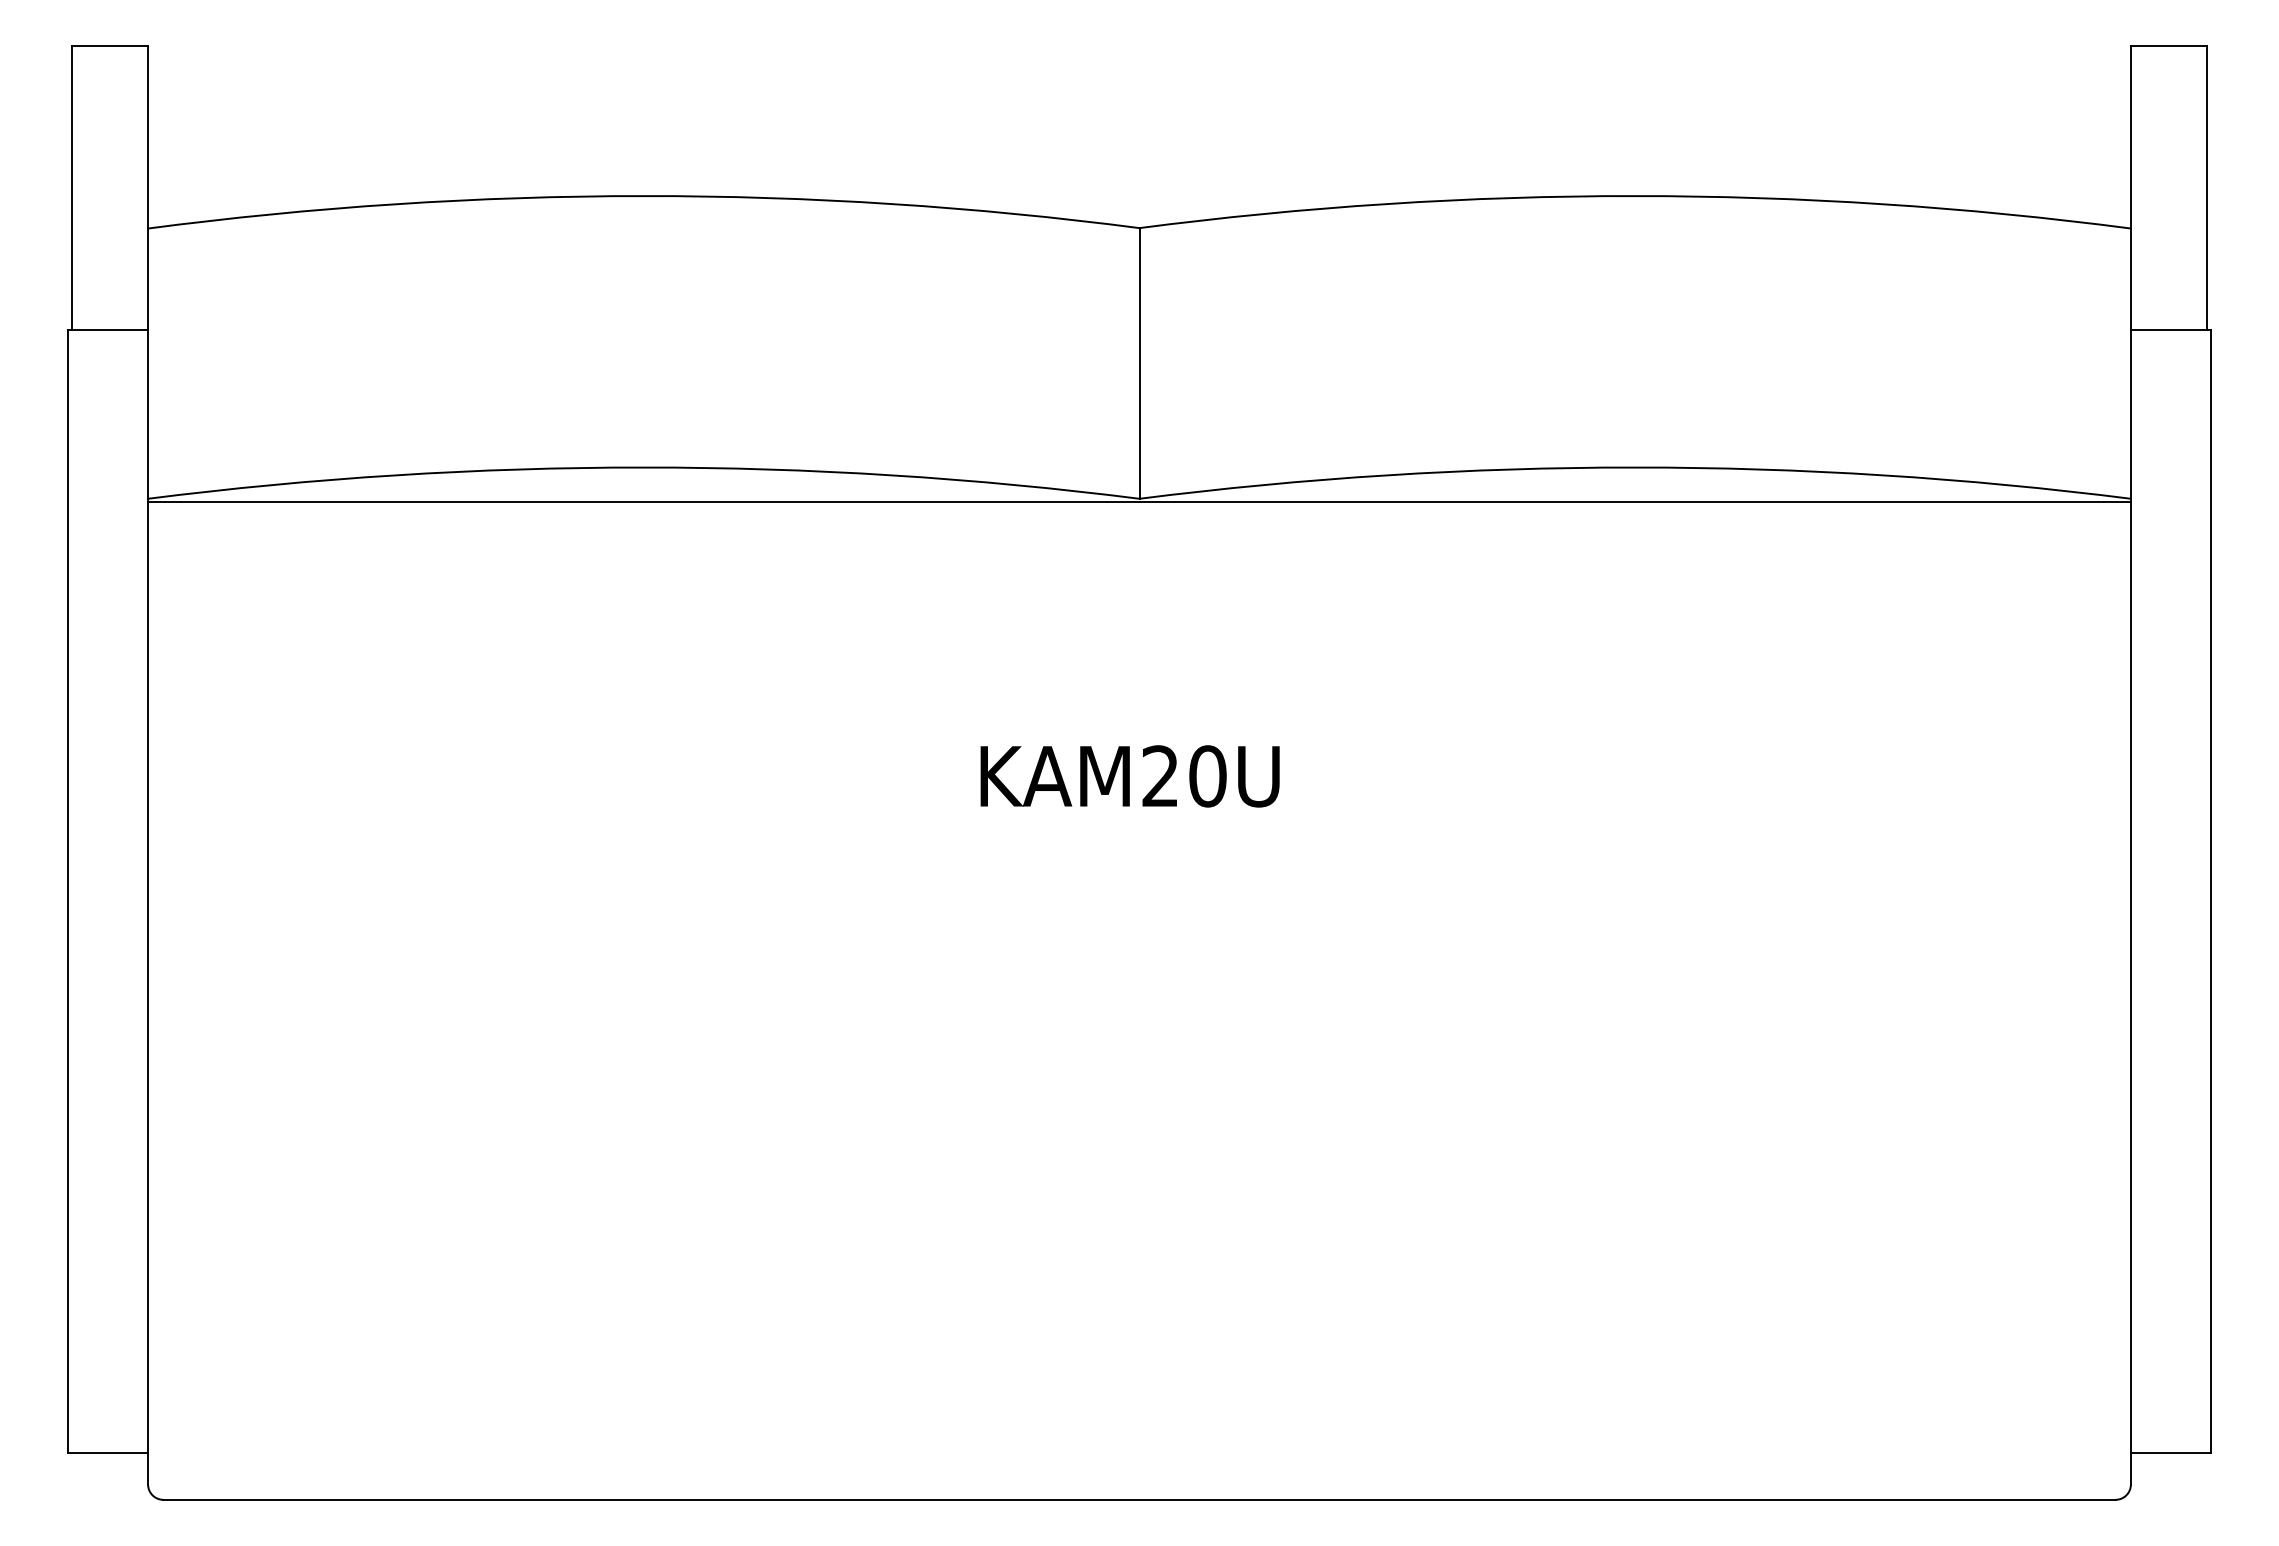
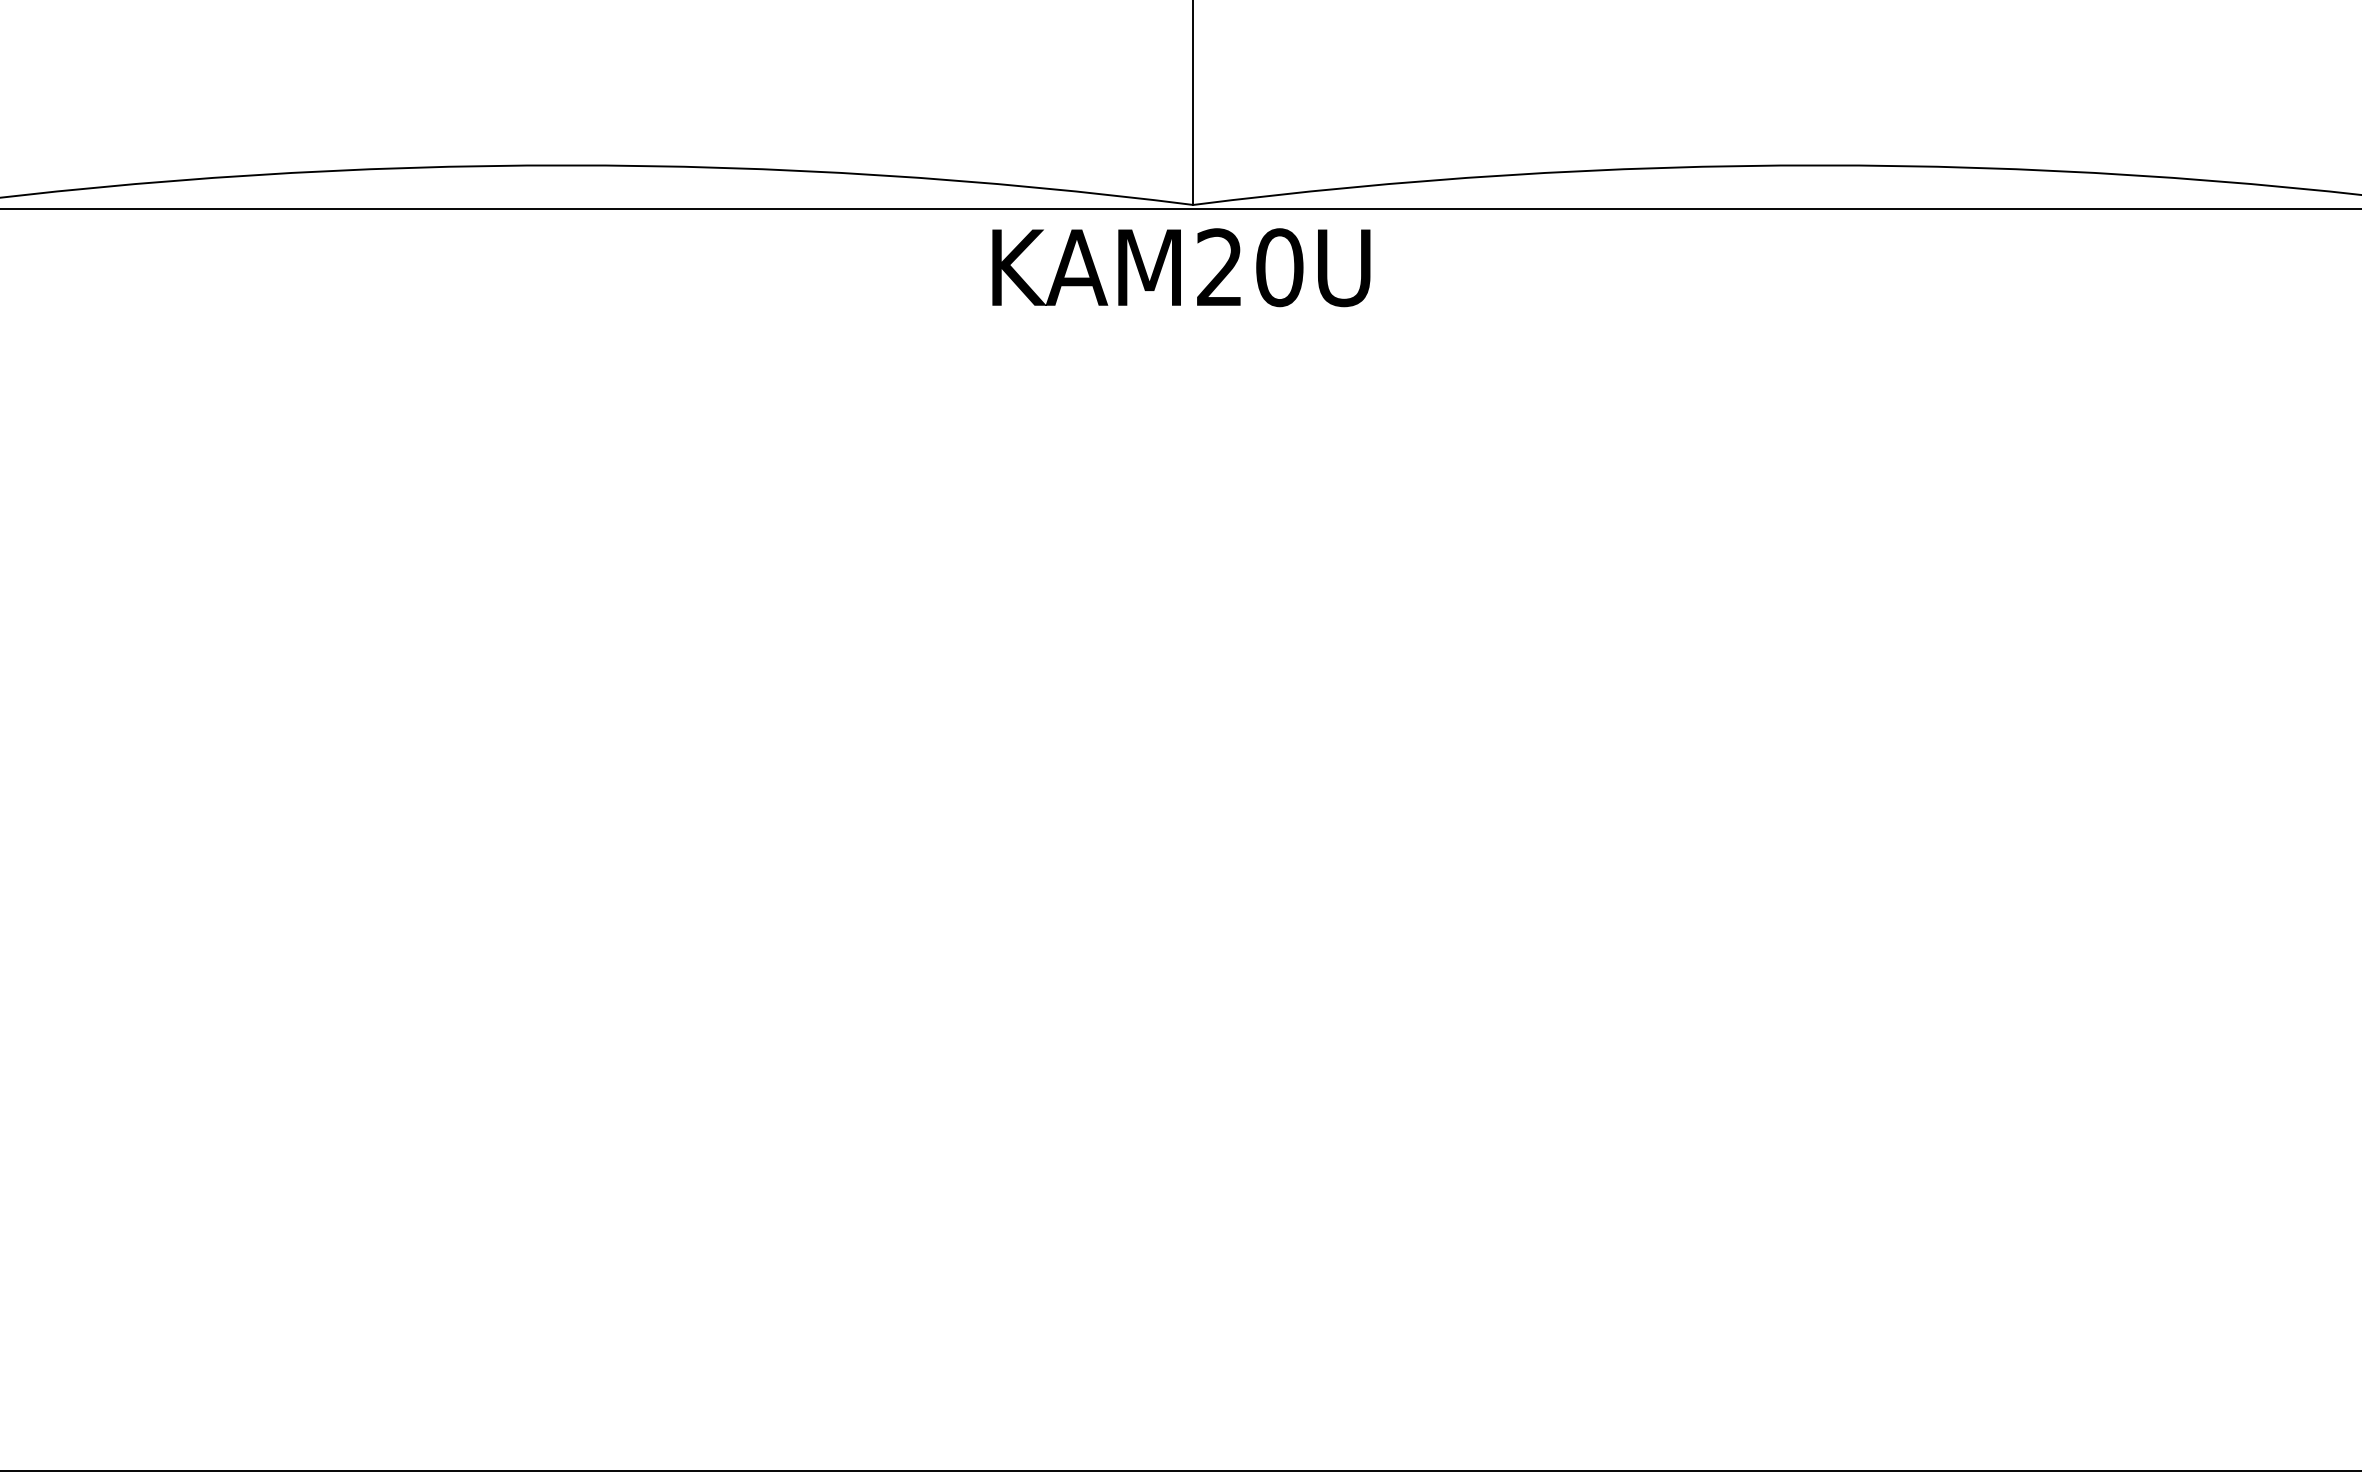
text: (1129, 776) -> (1180, 267), moved

